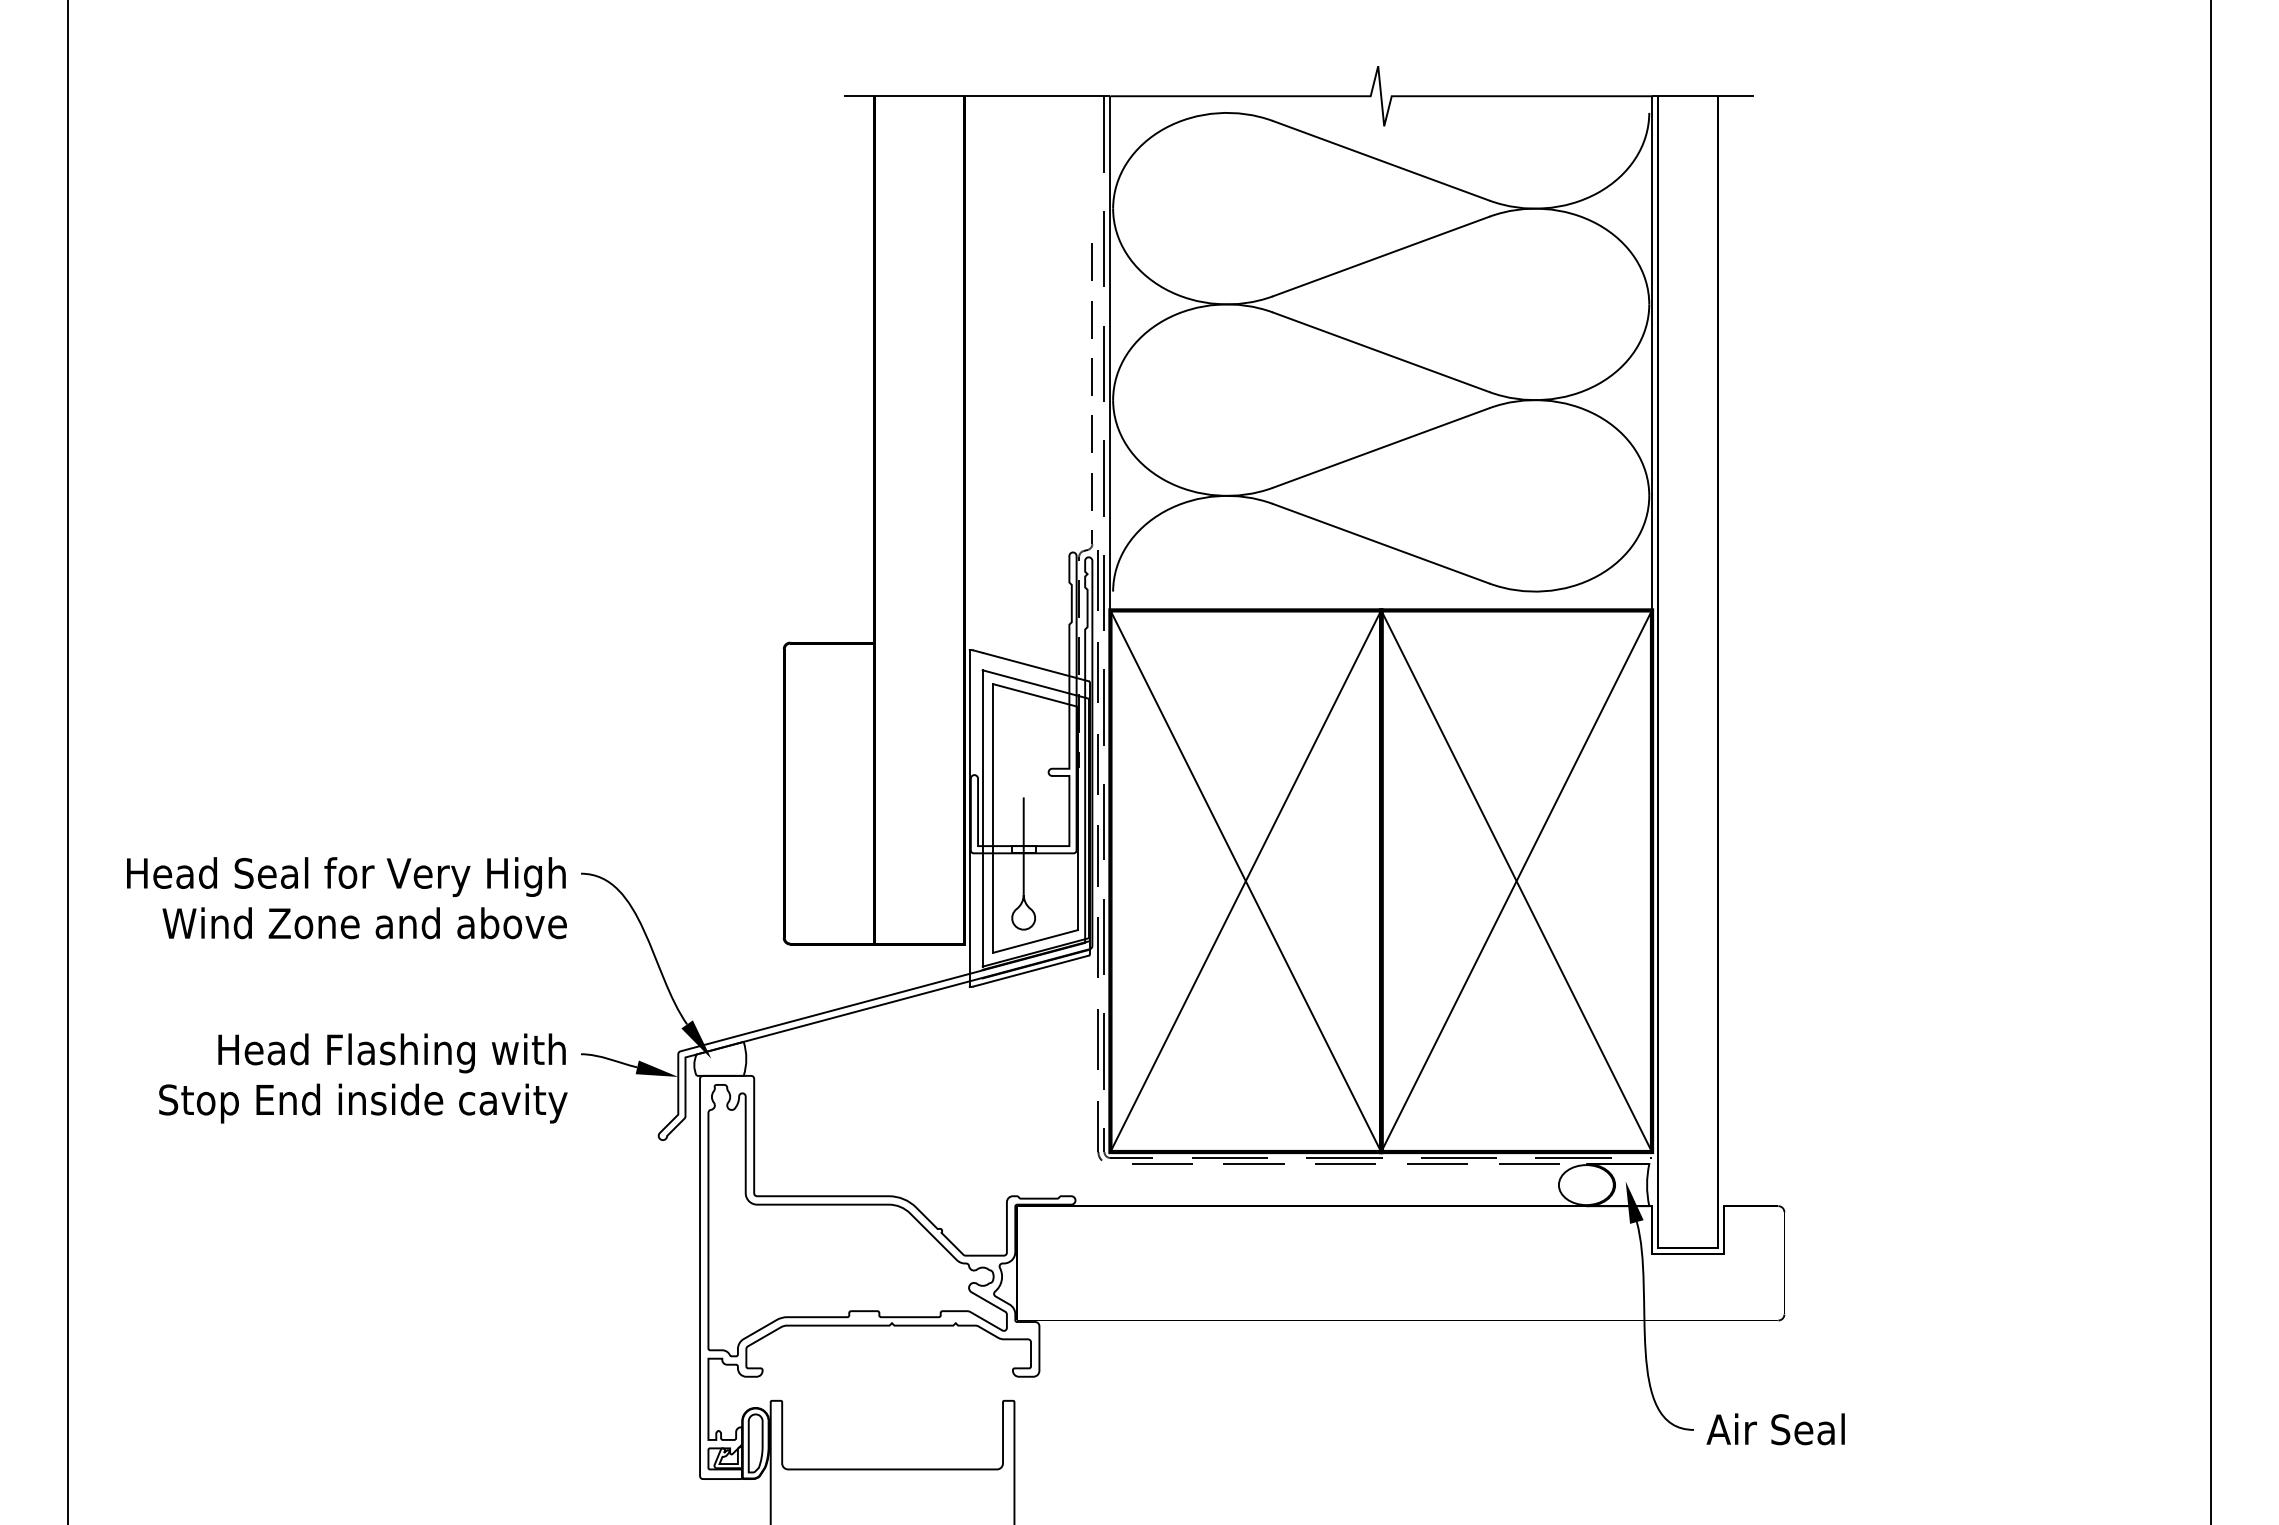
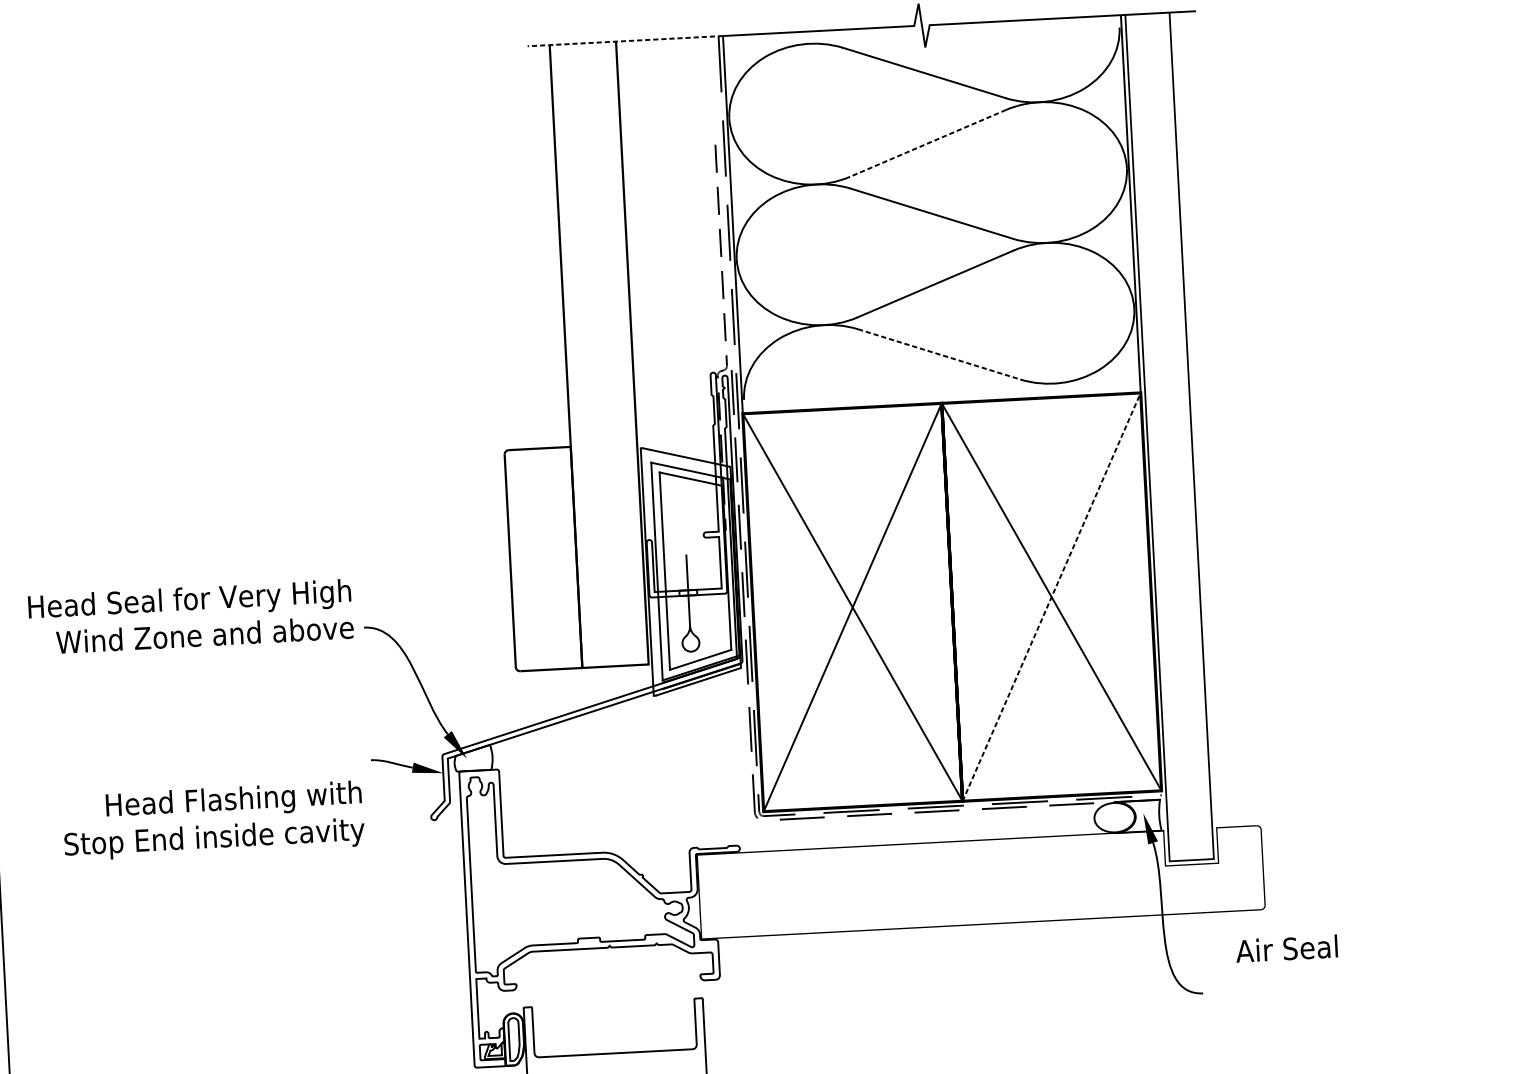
line: (977, 96) -> (625, 41), solid -> dashed
line: (1380, 256) -> (927, 143), solid -> dashed
line: (1381, 543) -> (939, 354), solid -> dashed
line: (1516, 881) -> (1051, 597), solid -> dashed
text: (346, 898) -> (190, 617), moved
text: (363, 1078) -> (213, 820), moved
text: (1775, 1429) -> (1286, 948), moved

